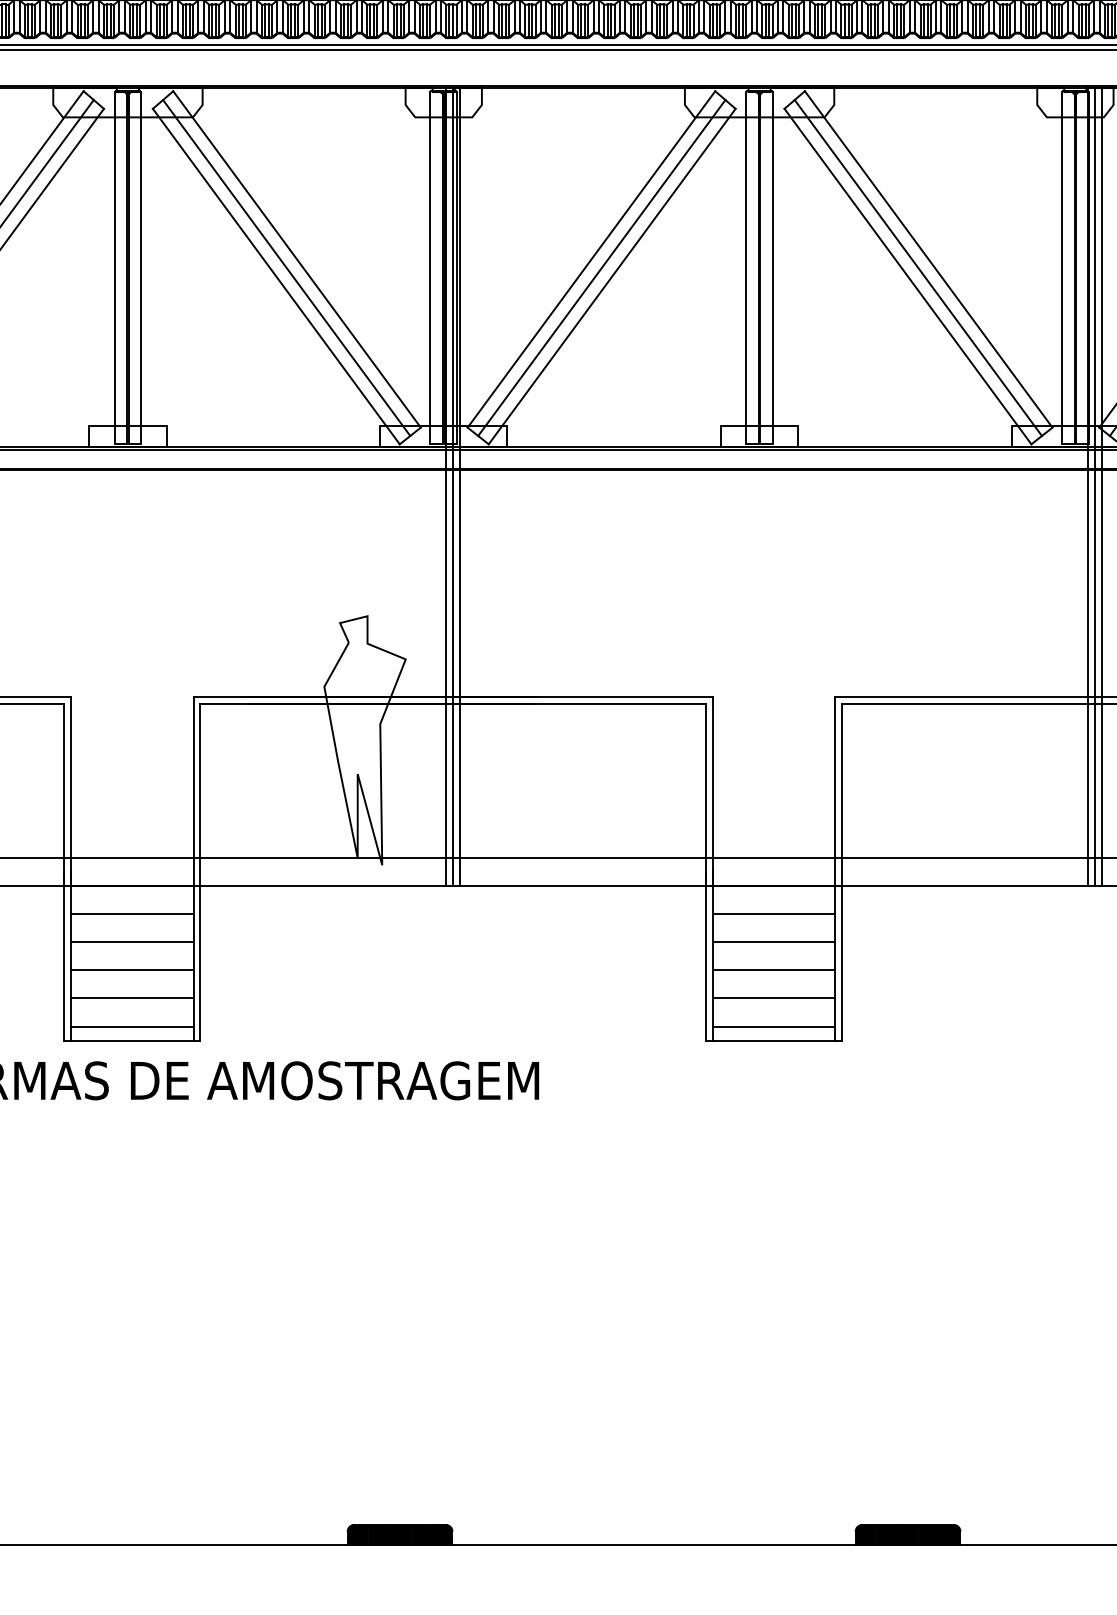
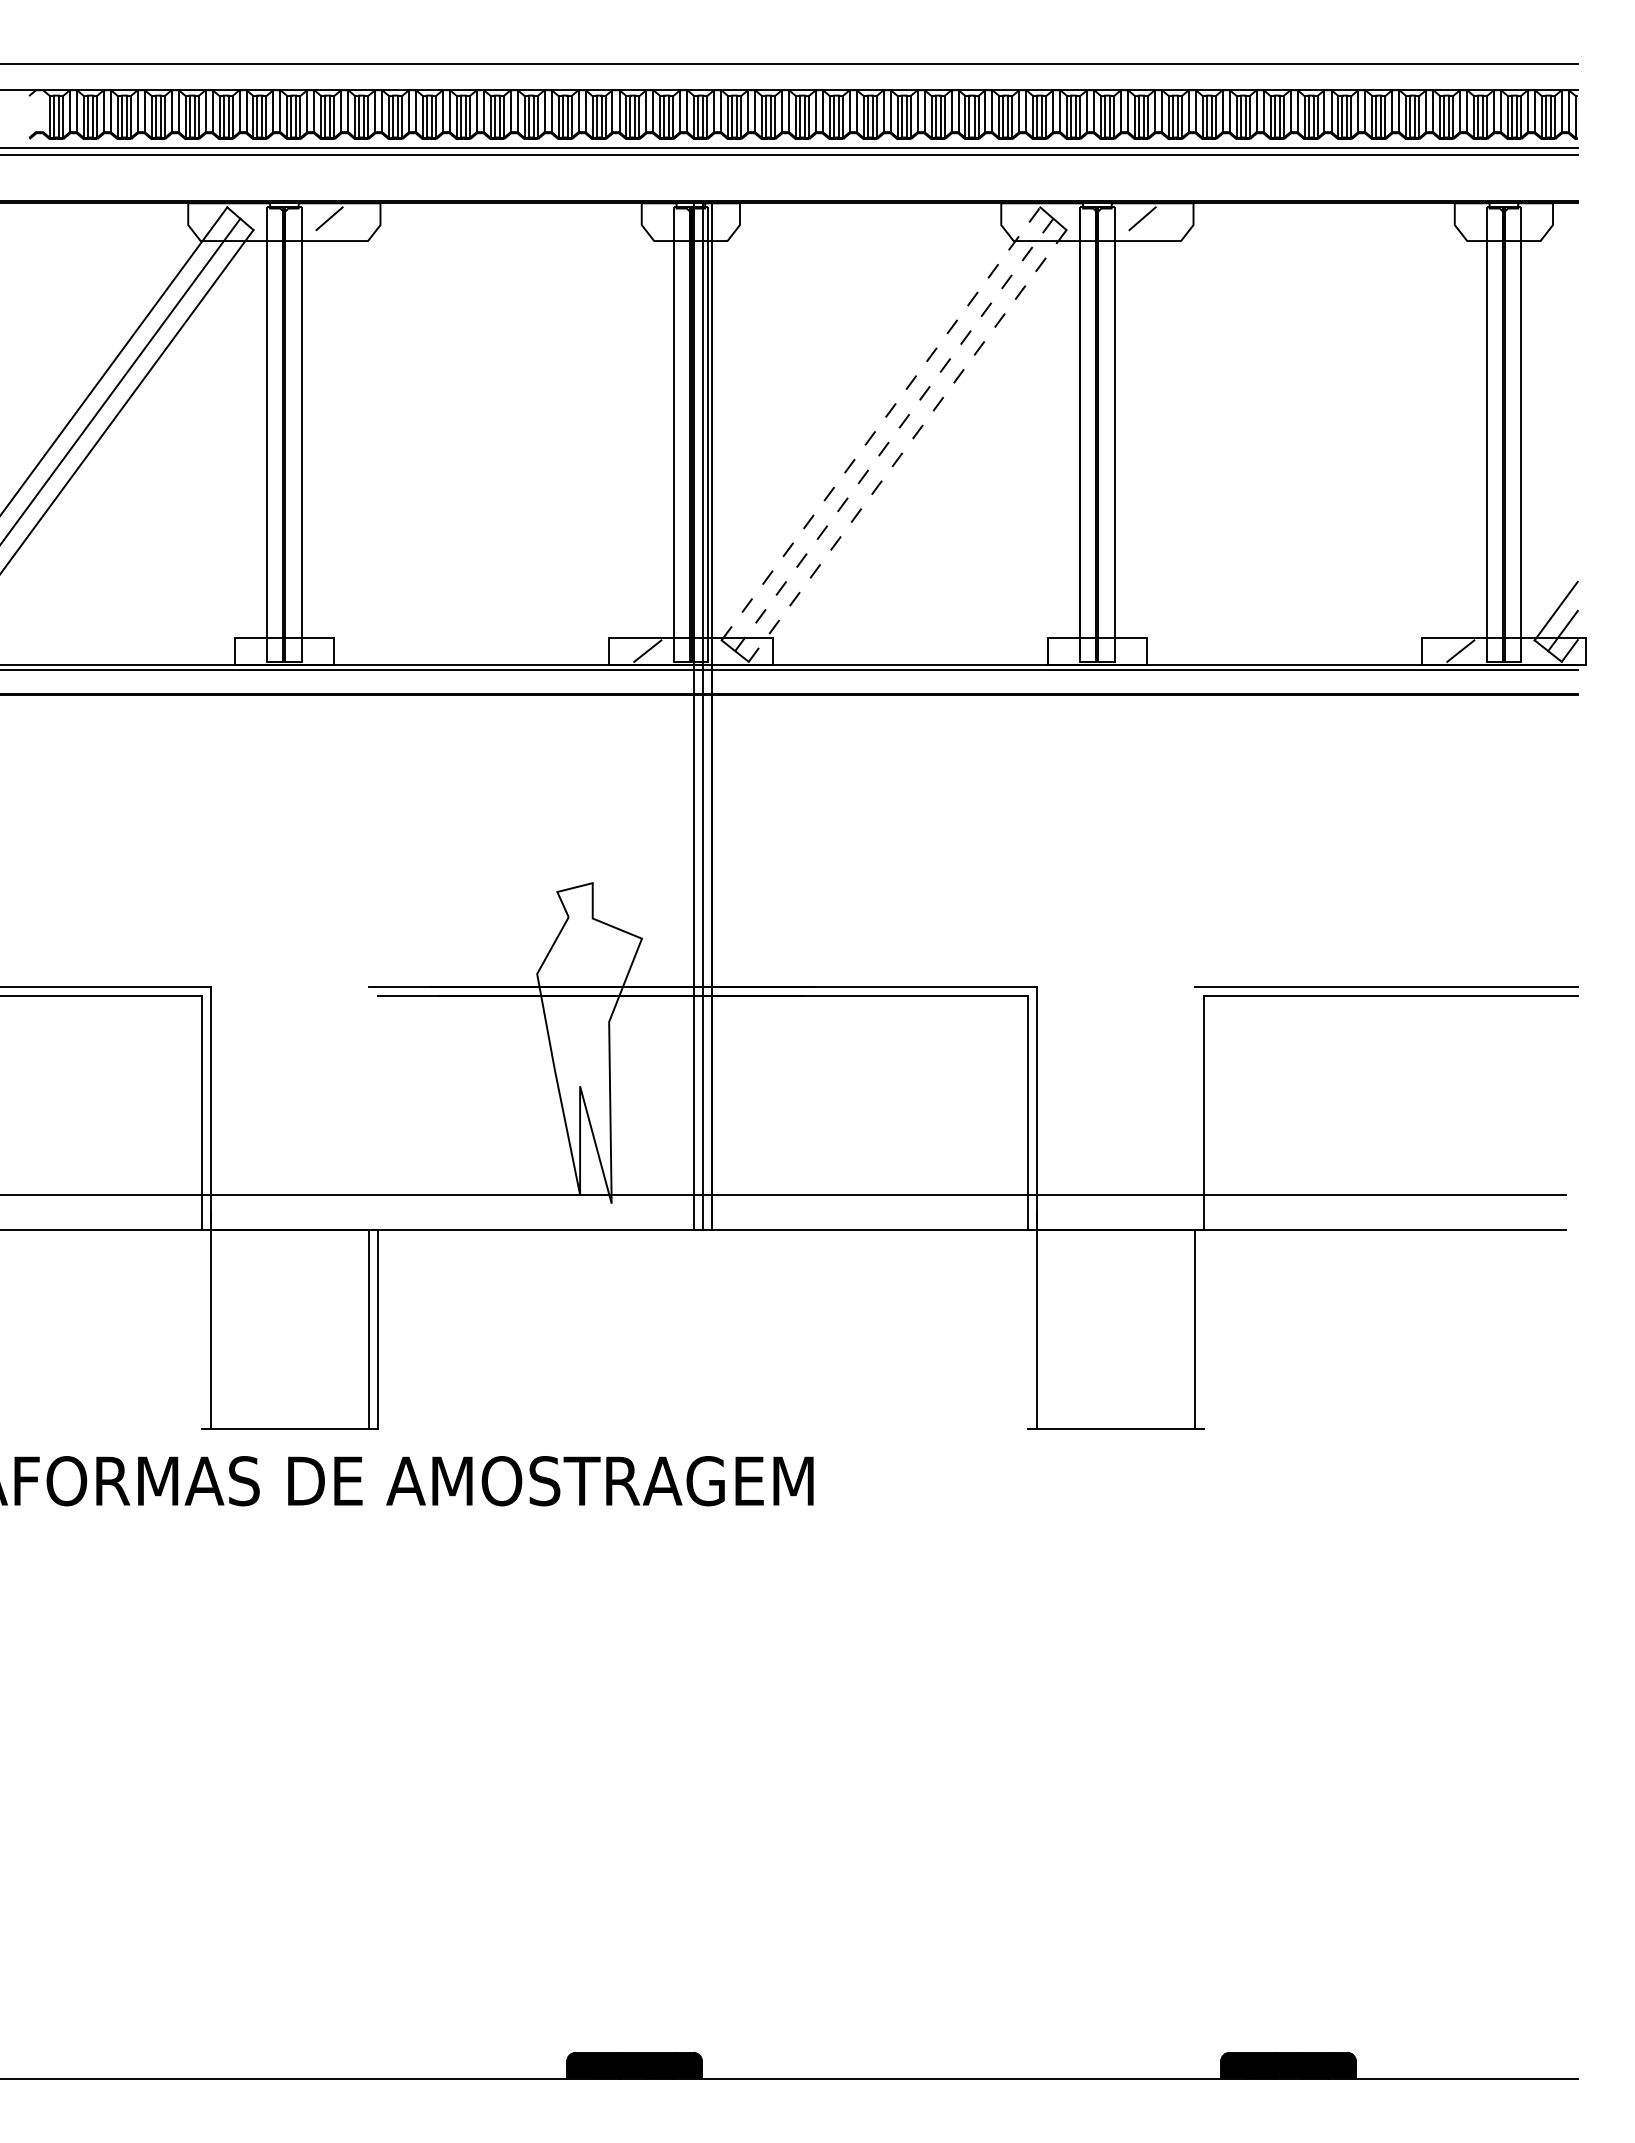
line: (296, 259) -> (501, 423), removed
line: (591, 259) -> (881, 423), solid -> dashed
line: (928, 259) -> (1314, 423), removed
line: (286, 267) -> (488, 434), removed
line: (601, 267) -> (894, 434), solid -> dashed
line: (918, 267) -> (1301, 434), removed
line: (276, 276) -> (475, 445), removed
line: (612, 276) -> (907, 445), solid -> dashed
line: (908, 276) -> (1288, 445), removed
line: (1088, 486) -> (1520, 716), removed
line: (1094, 486) -> (1528, 716), removed
line: (1101, 486) -> (1537, 716), removed
line: (193, 791) -> (368, 1108), removed
line: (835, 791) -> (1194, 1108), removed
line: (200, 794) -> (377, 1112), removed
line: (131, 914) -> (289, 1266), removed
line: (773, 914) -> (1115, 1266), removed
line: (131, 942) -> (289, 1302), removed
line: (773, 942) -> (1115, 1302), removed
line: (63, 956) -> (201, 1320), removed
line: (706, 956) -> (1028, 1320), removed
line: (842, 962) -> (1203, 1329), removed
line: (131, 969) -> (289, 1338), removed
line: (773, 969) -> (1115, 1338), removed
line: (131, 998) -> (289, 1375), removed
line: (773, 998) -> (1115, 1375), removed
line: (131, 1026) -> (289, 1411), removed
line: (773, 1026) -> (1115, 1411), removed

